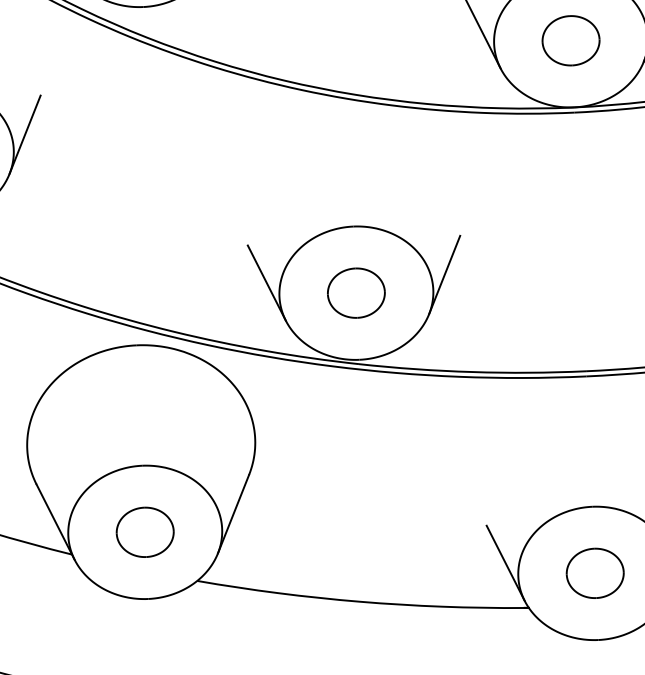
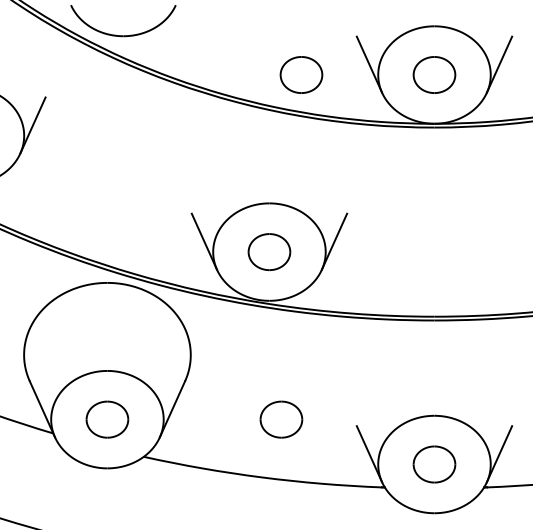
part: (389, 48) -> (301, 74), added
part: (383, 521) -> (281, 419), added

